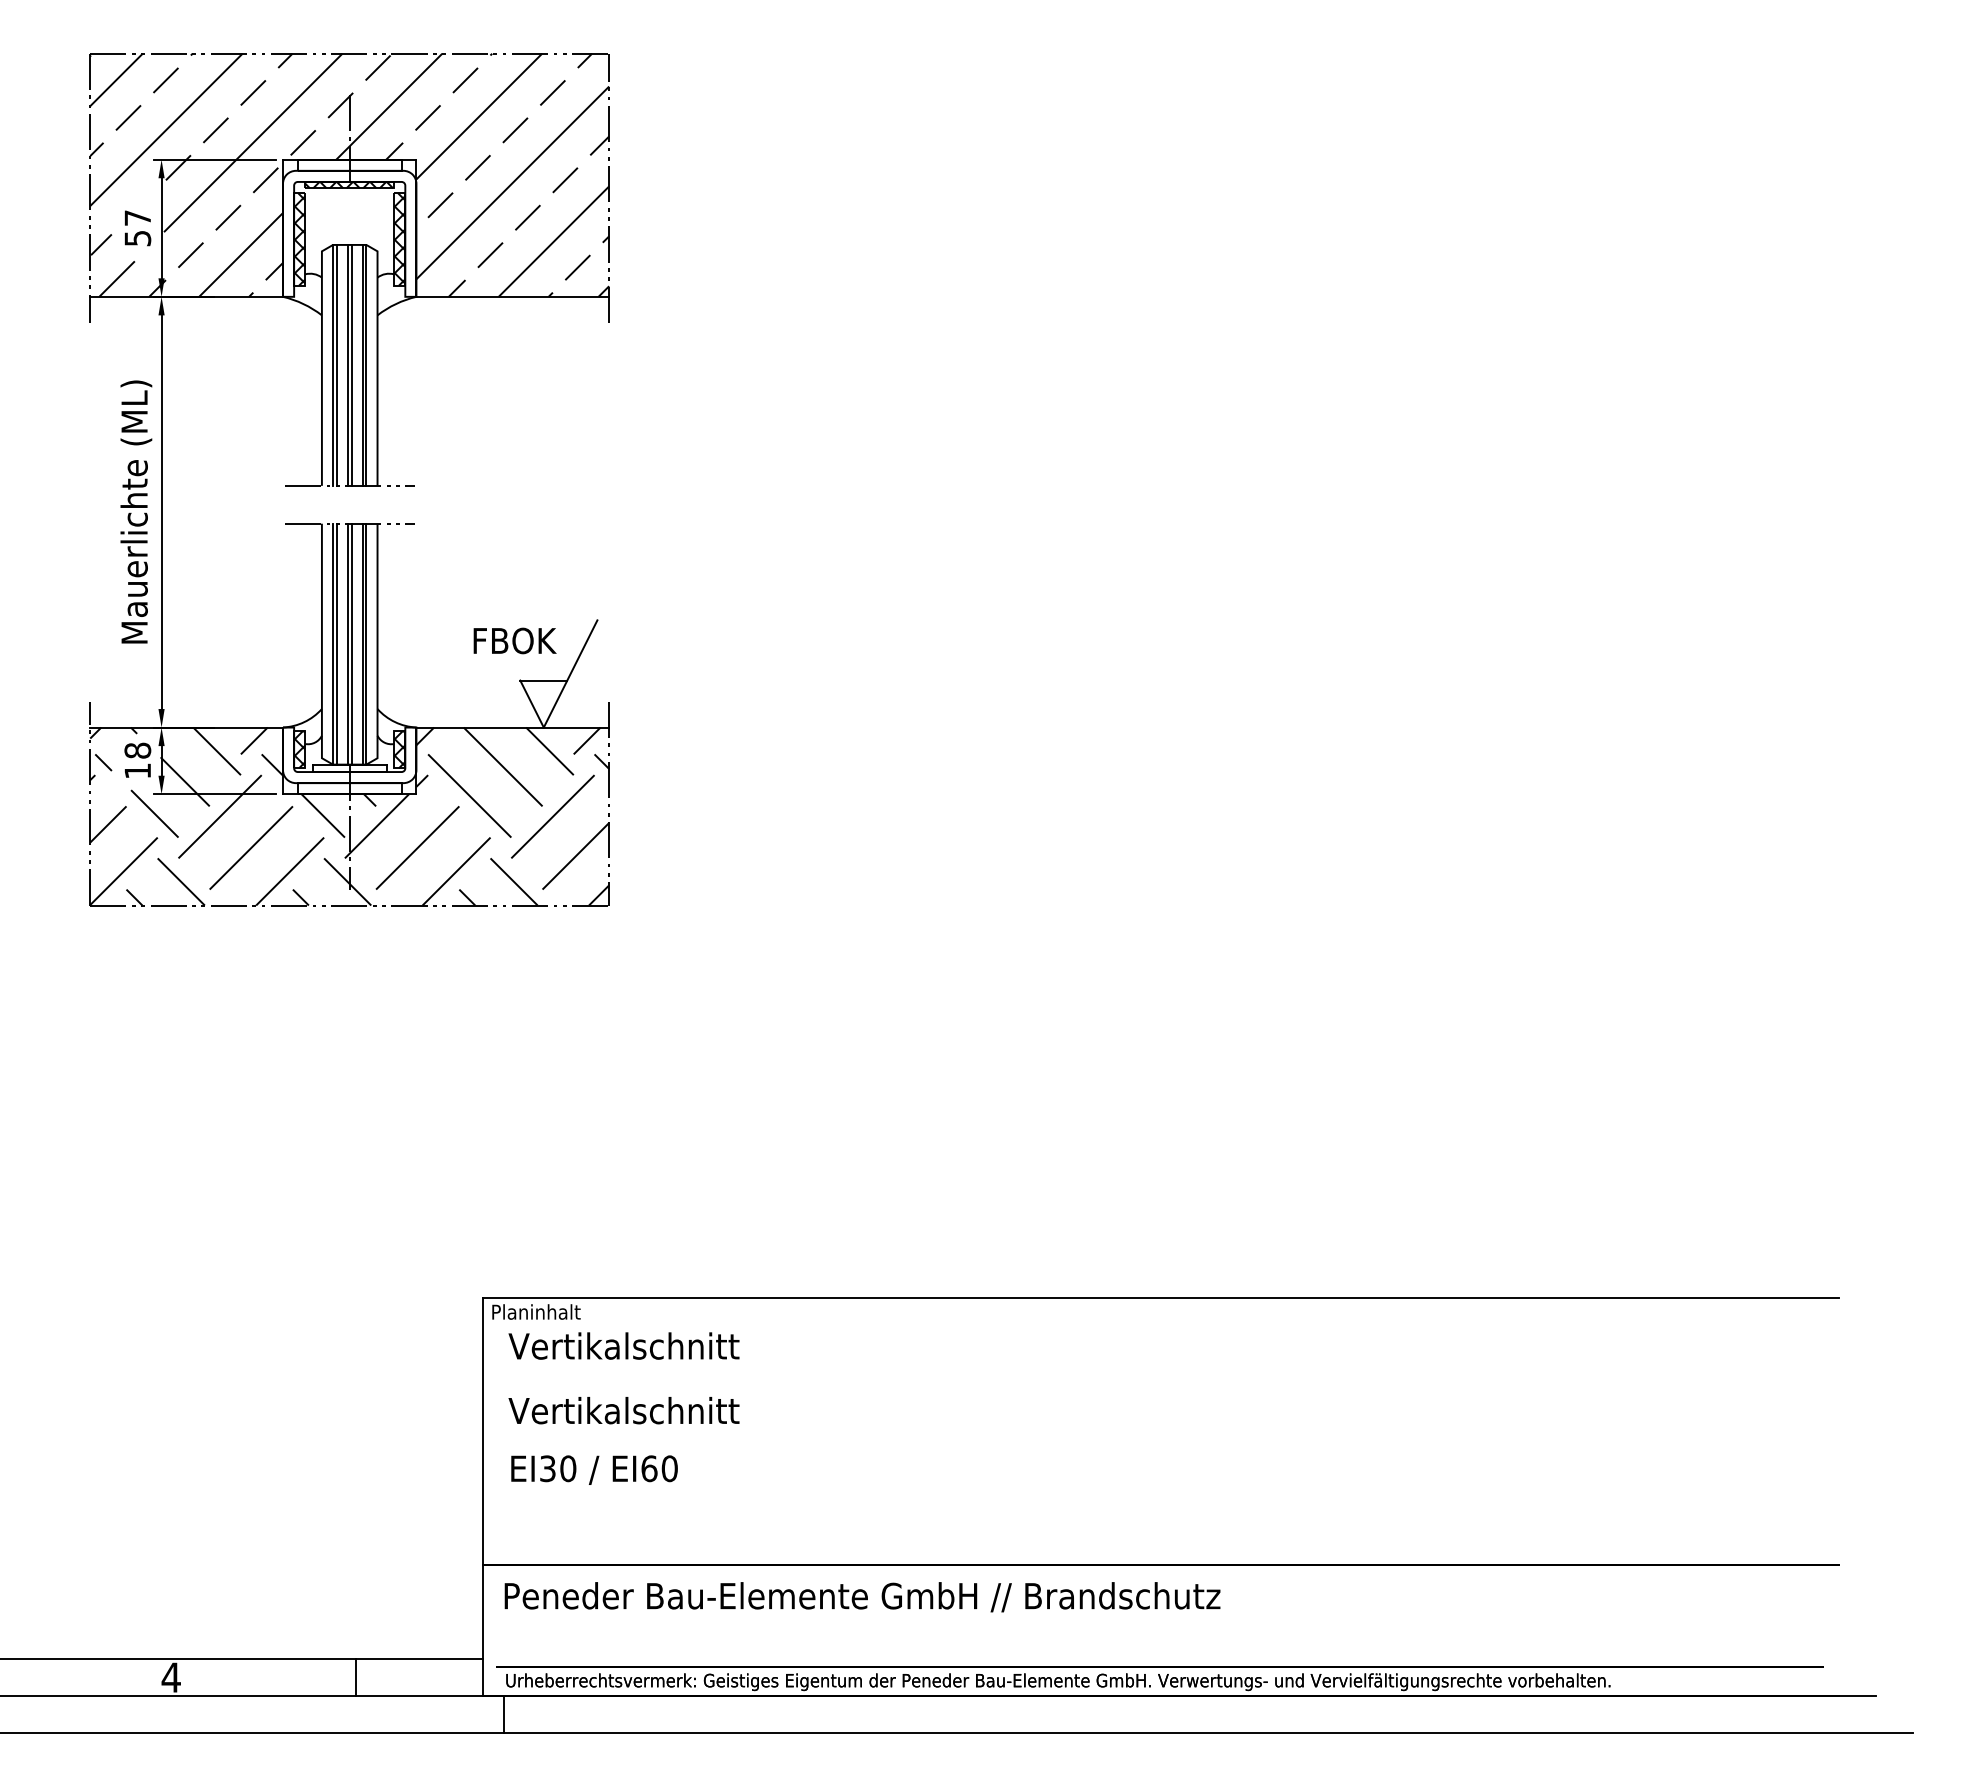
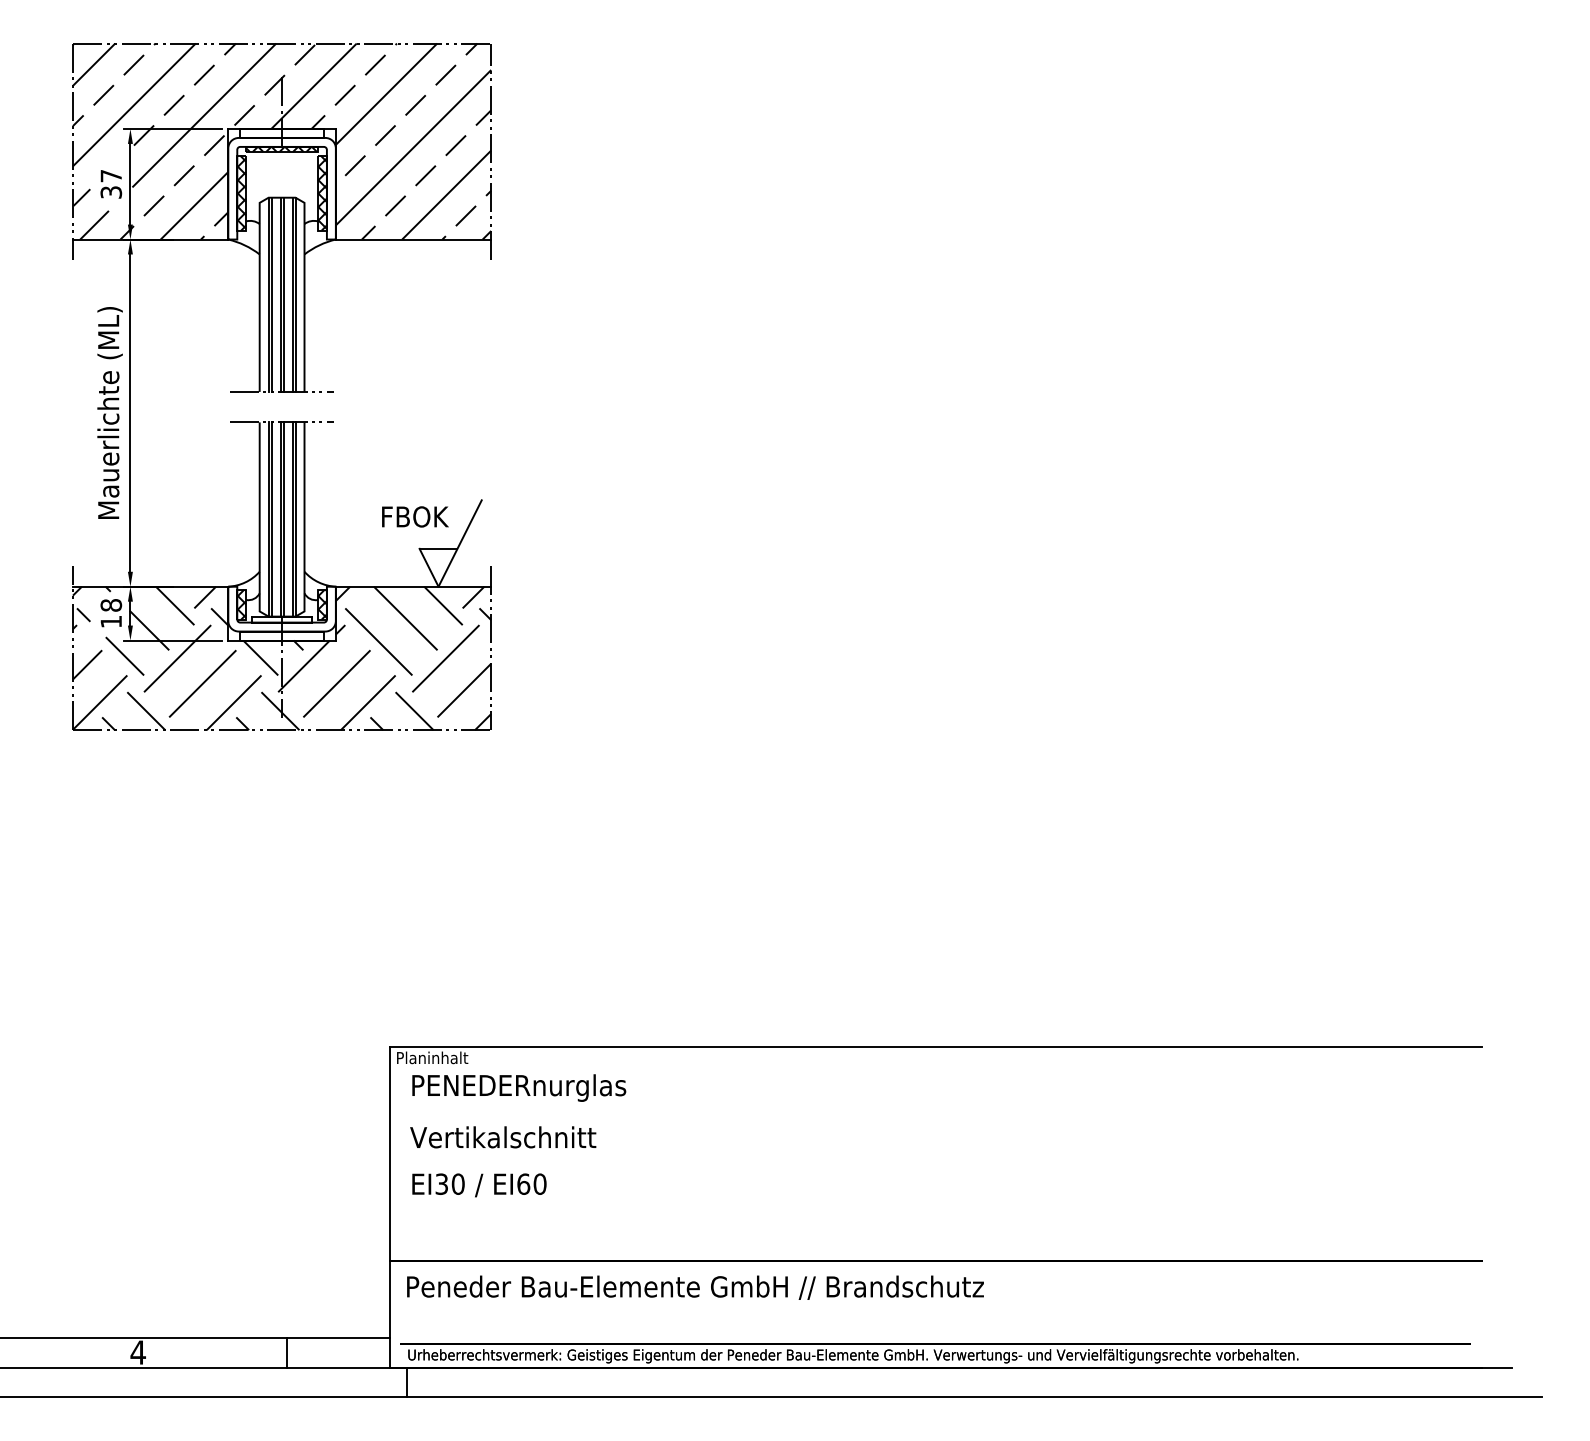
text: (137, 237) -> (111, 191), 57 -> 37
text: (642, 1349) -> (518, 1088), Vertikalschnitt -> PENEDERnurglas

